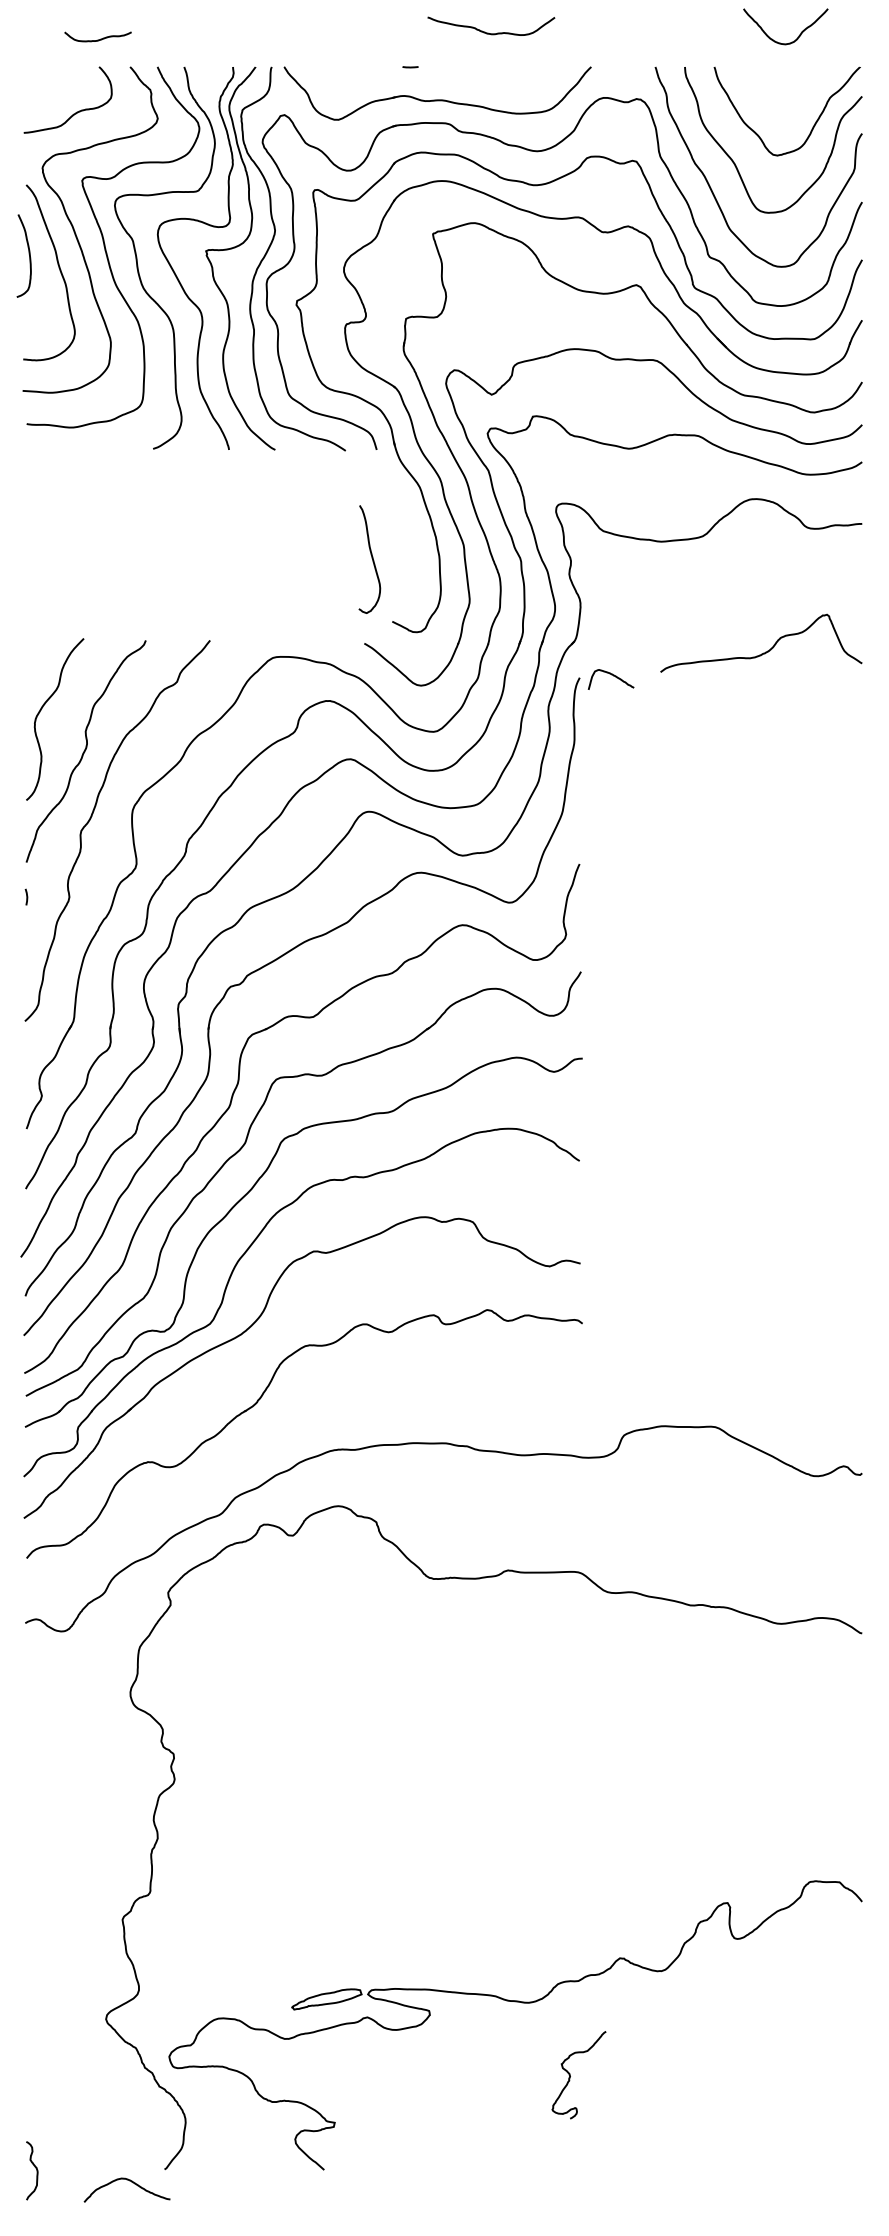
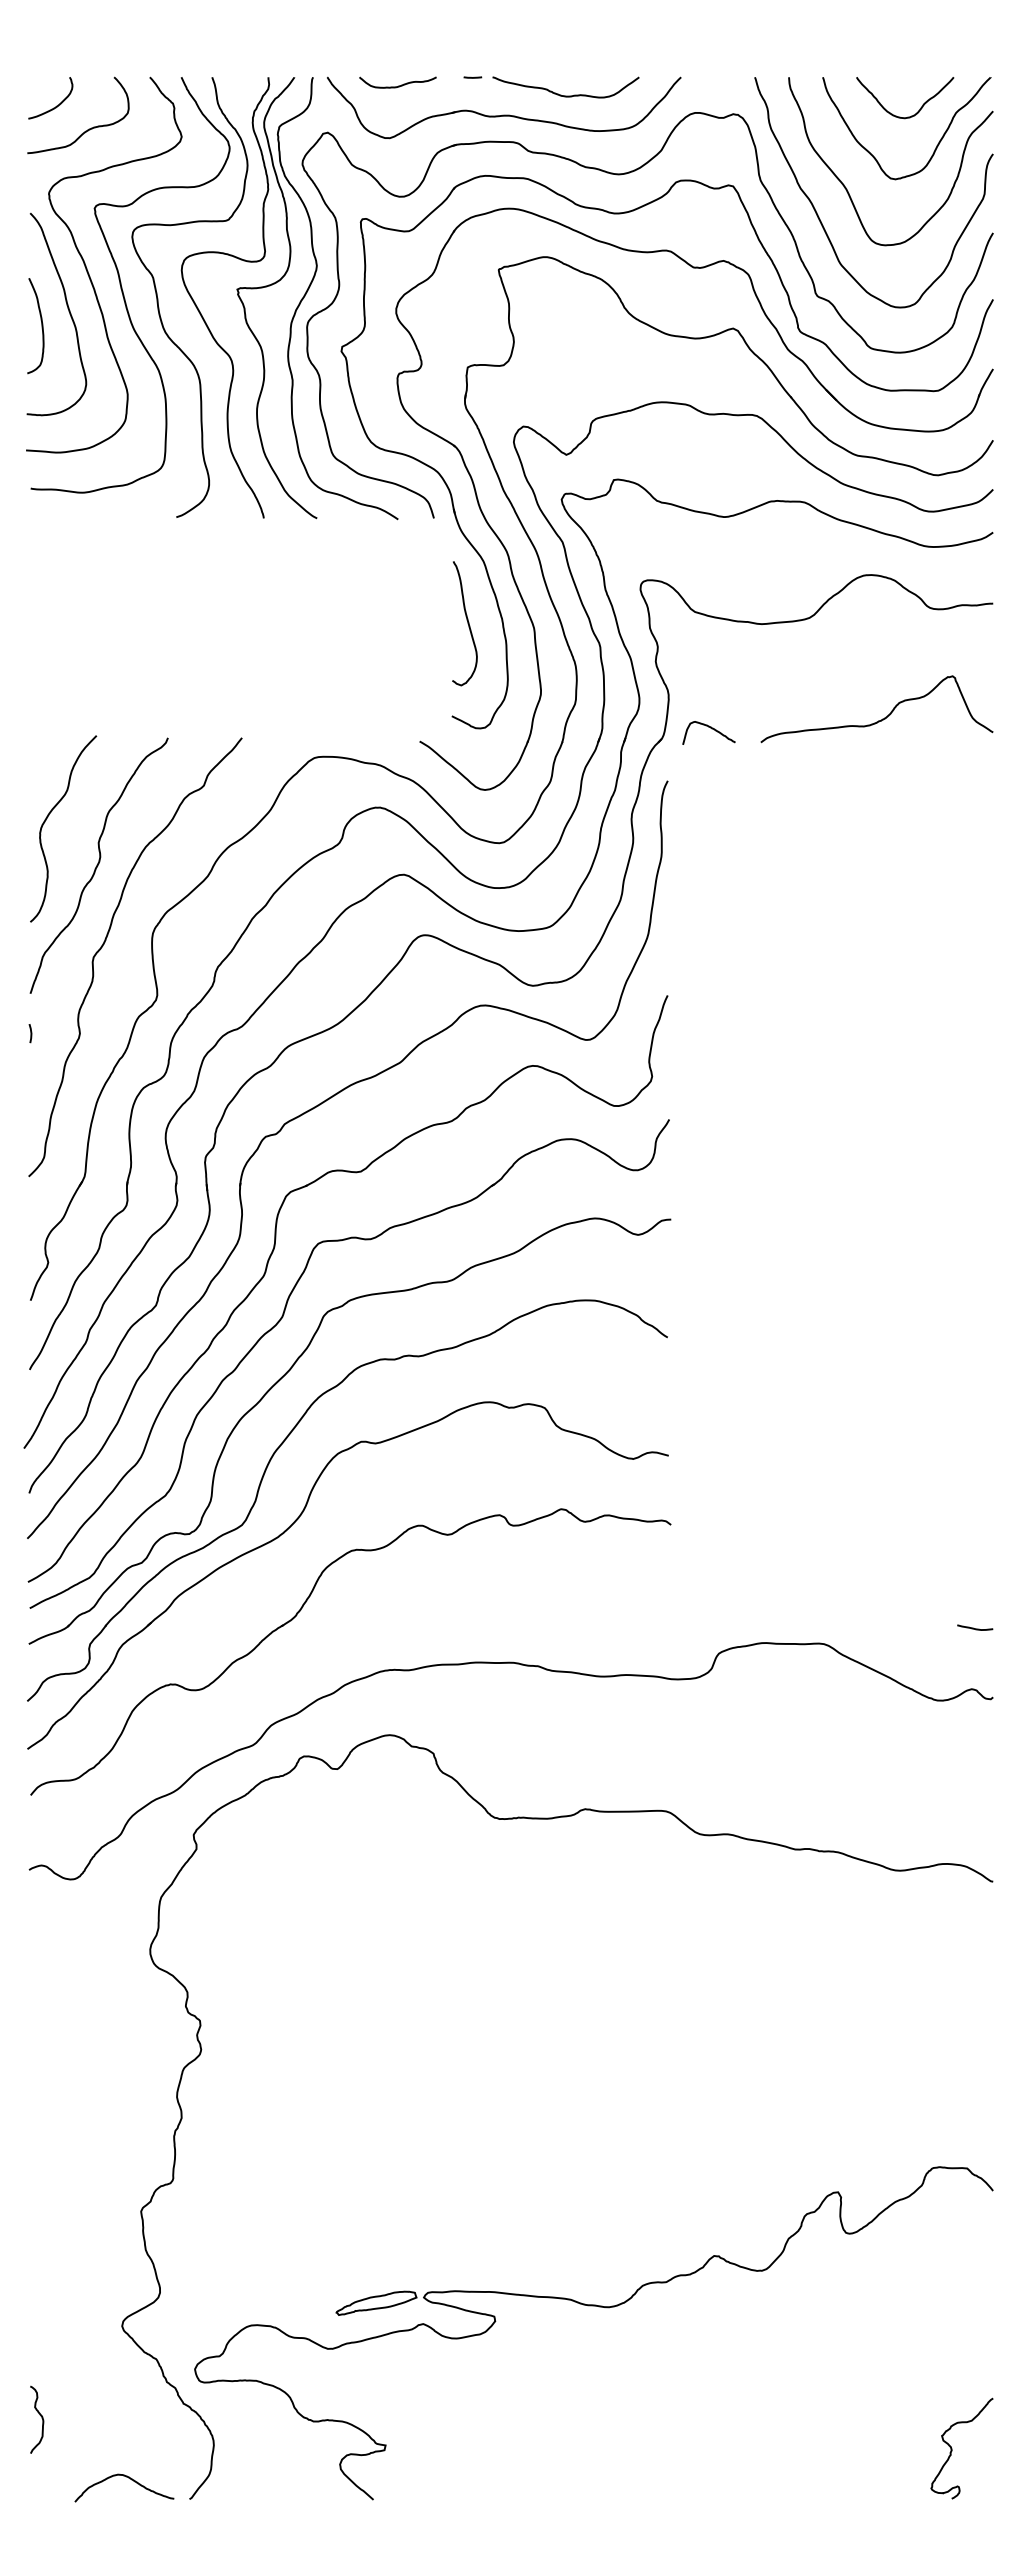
curve: (490, 33) -> (565, 95), moved
curve: (799, 35) -> (920, 107), moved
curve: (98, 39) -> (398, 85), moved
curve: (49, 91) -> (56, 105), added
curve: (29, 256) -> (41, 326), moved
curve: (372, 559) -> (467, 623), moved
curve: (766, 651) -> (882, 718), moved
curve: (612, 675) -> (710, 728), moved
curve: (846, 1413) -> (975, 1628), added
curve: (570, 2075) -> (952, 2448), moved
curve: (36, 2169) -> (41, 2418), moved
curve: (130, 2181) -> (128, 2478), moved

